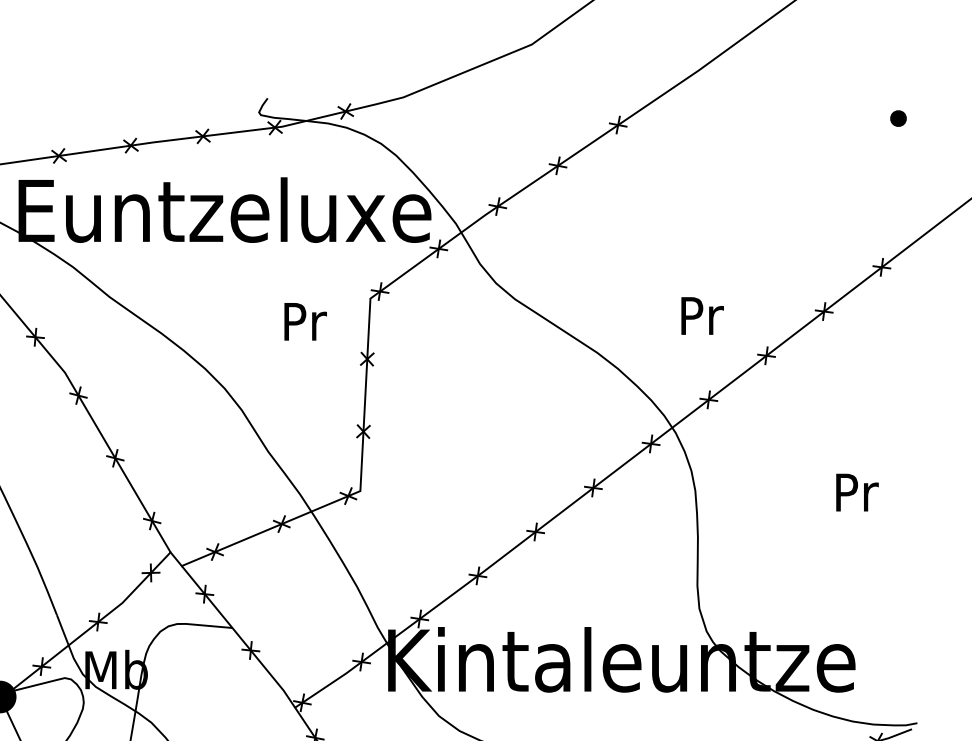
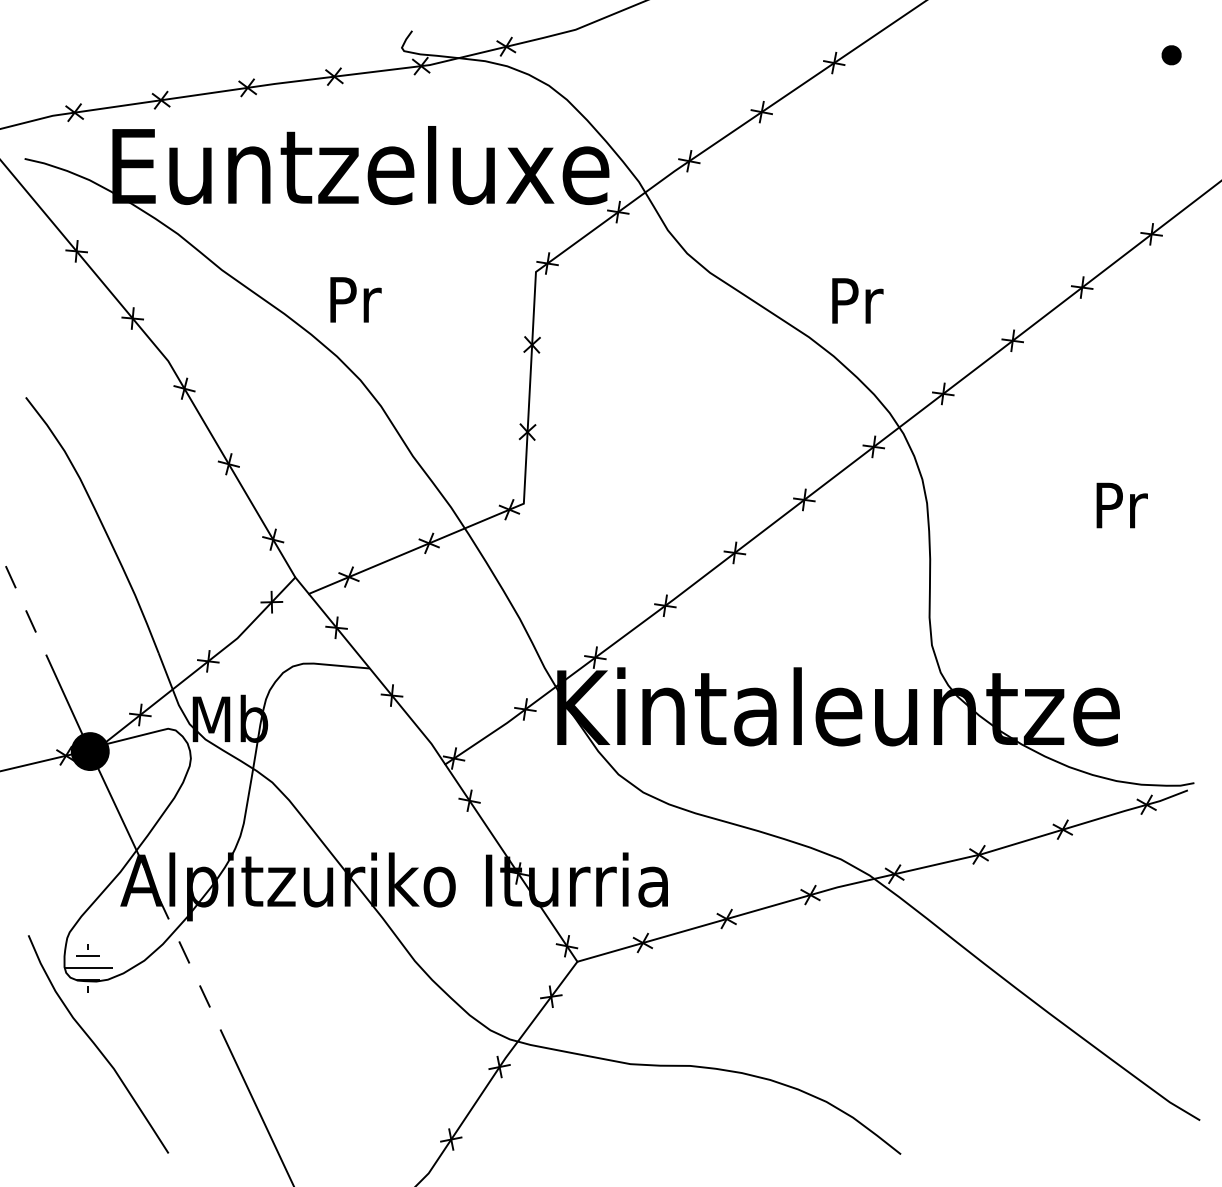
text: (702, 315) -> (857, 300), moved
text: (305, 321) -> (355, 299), moved

